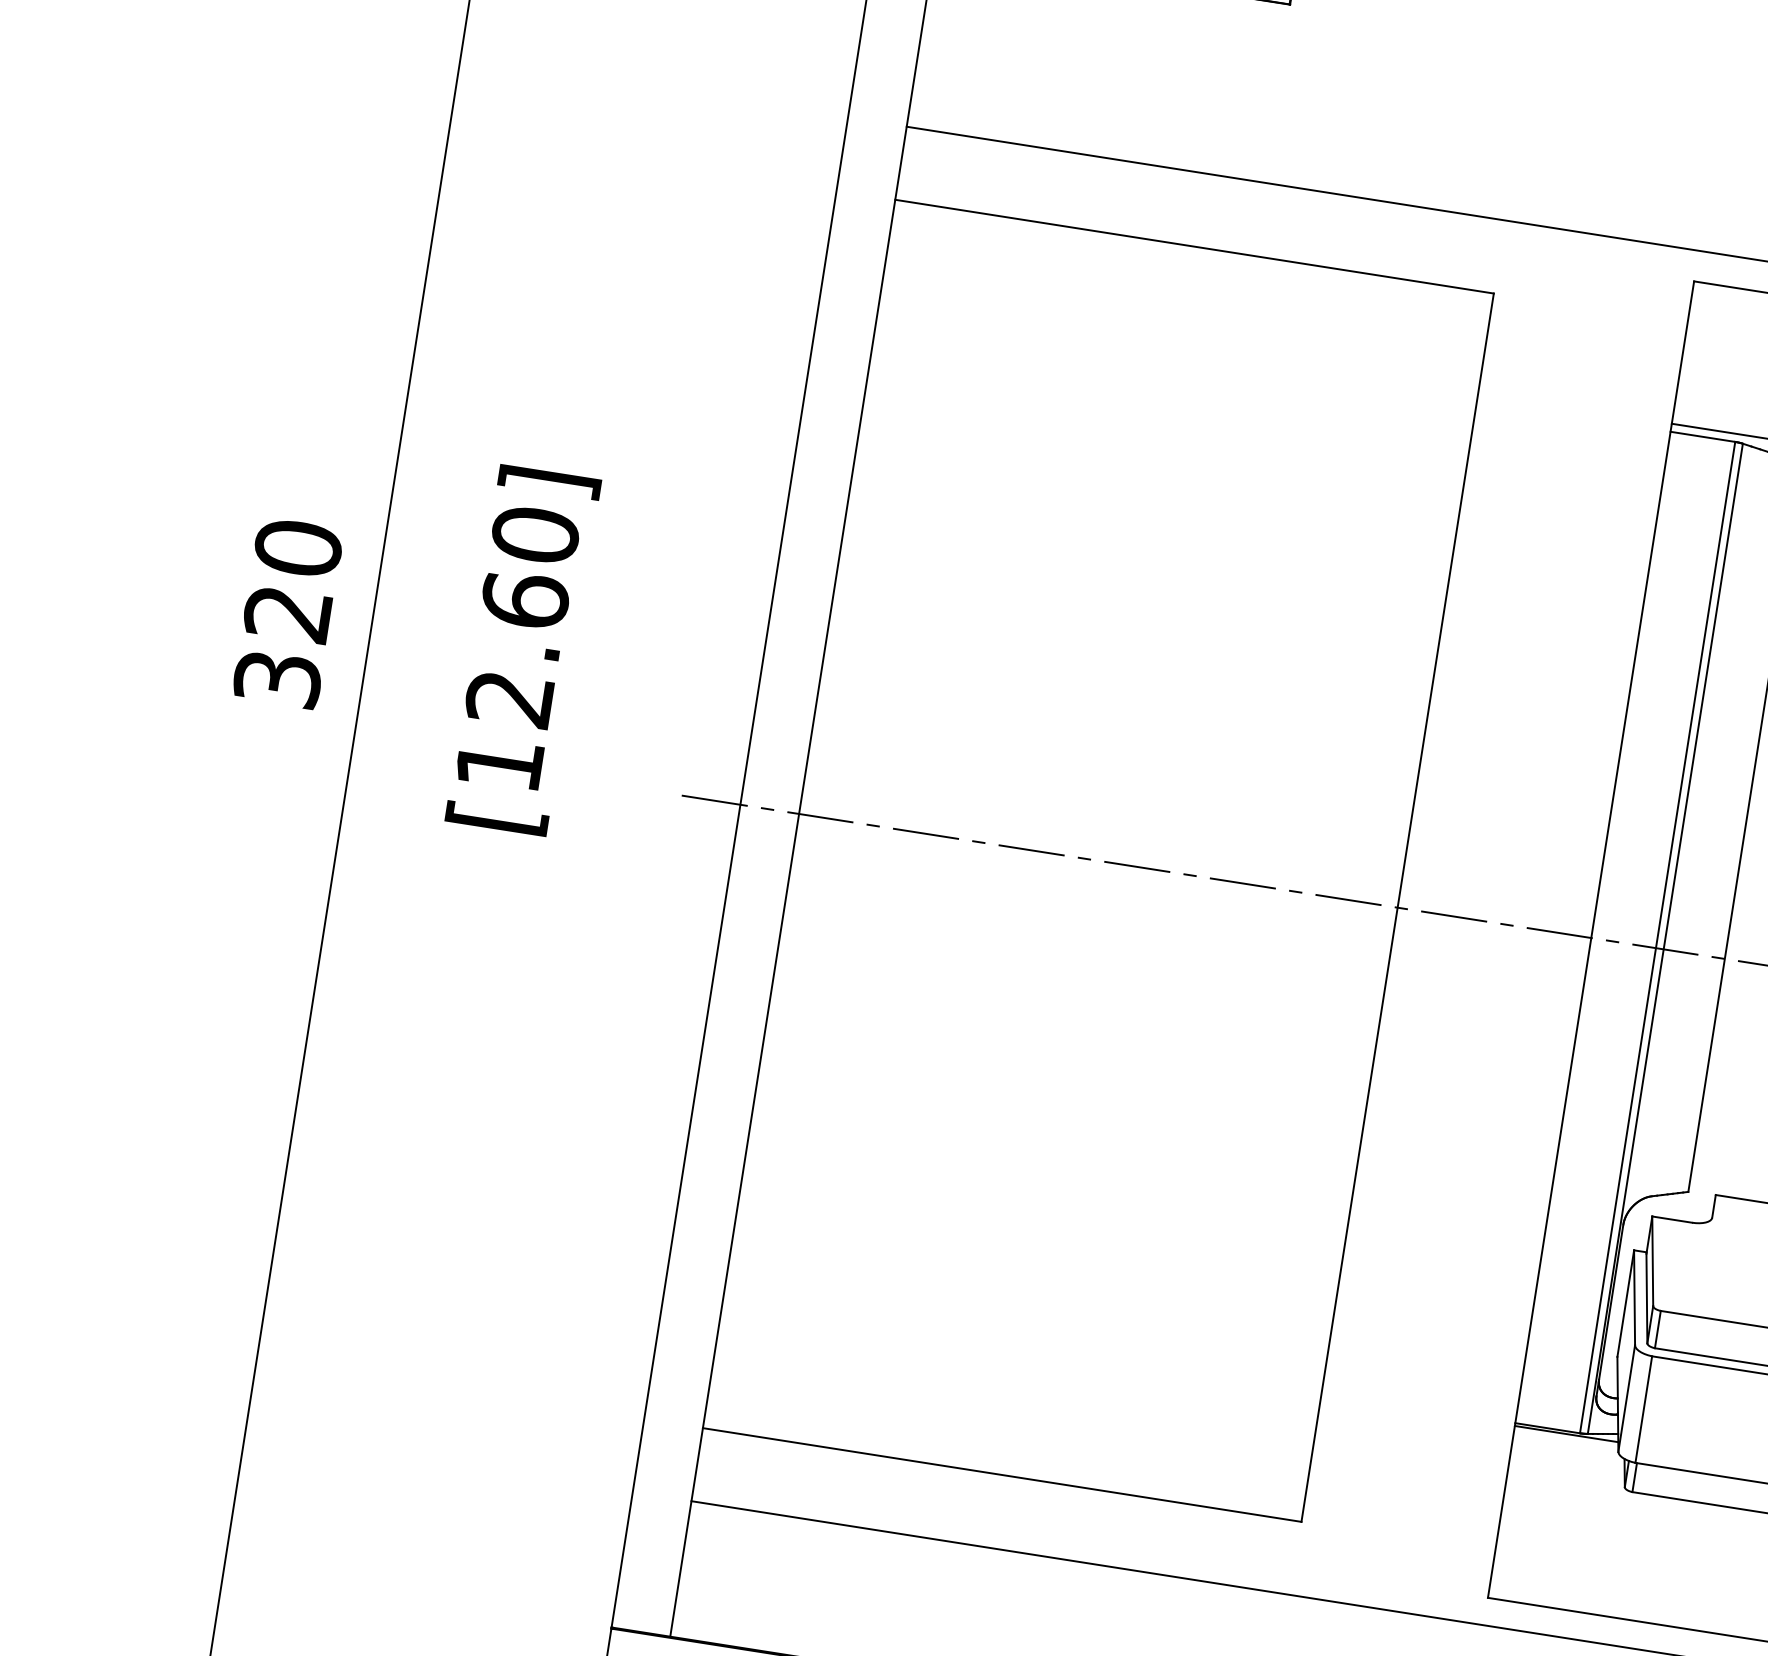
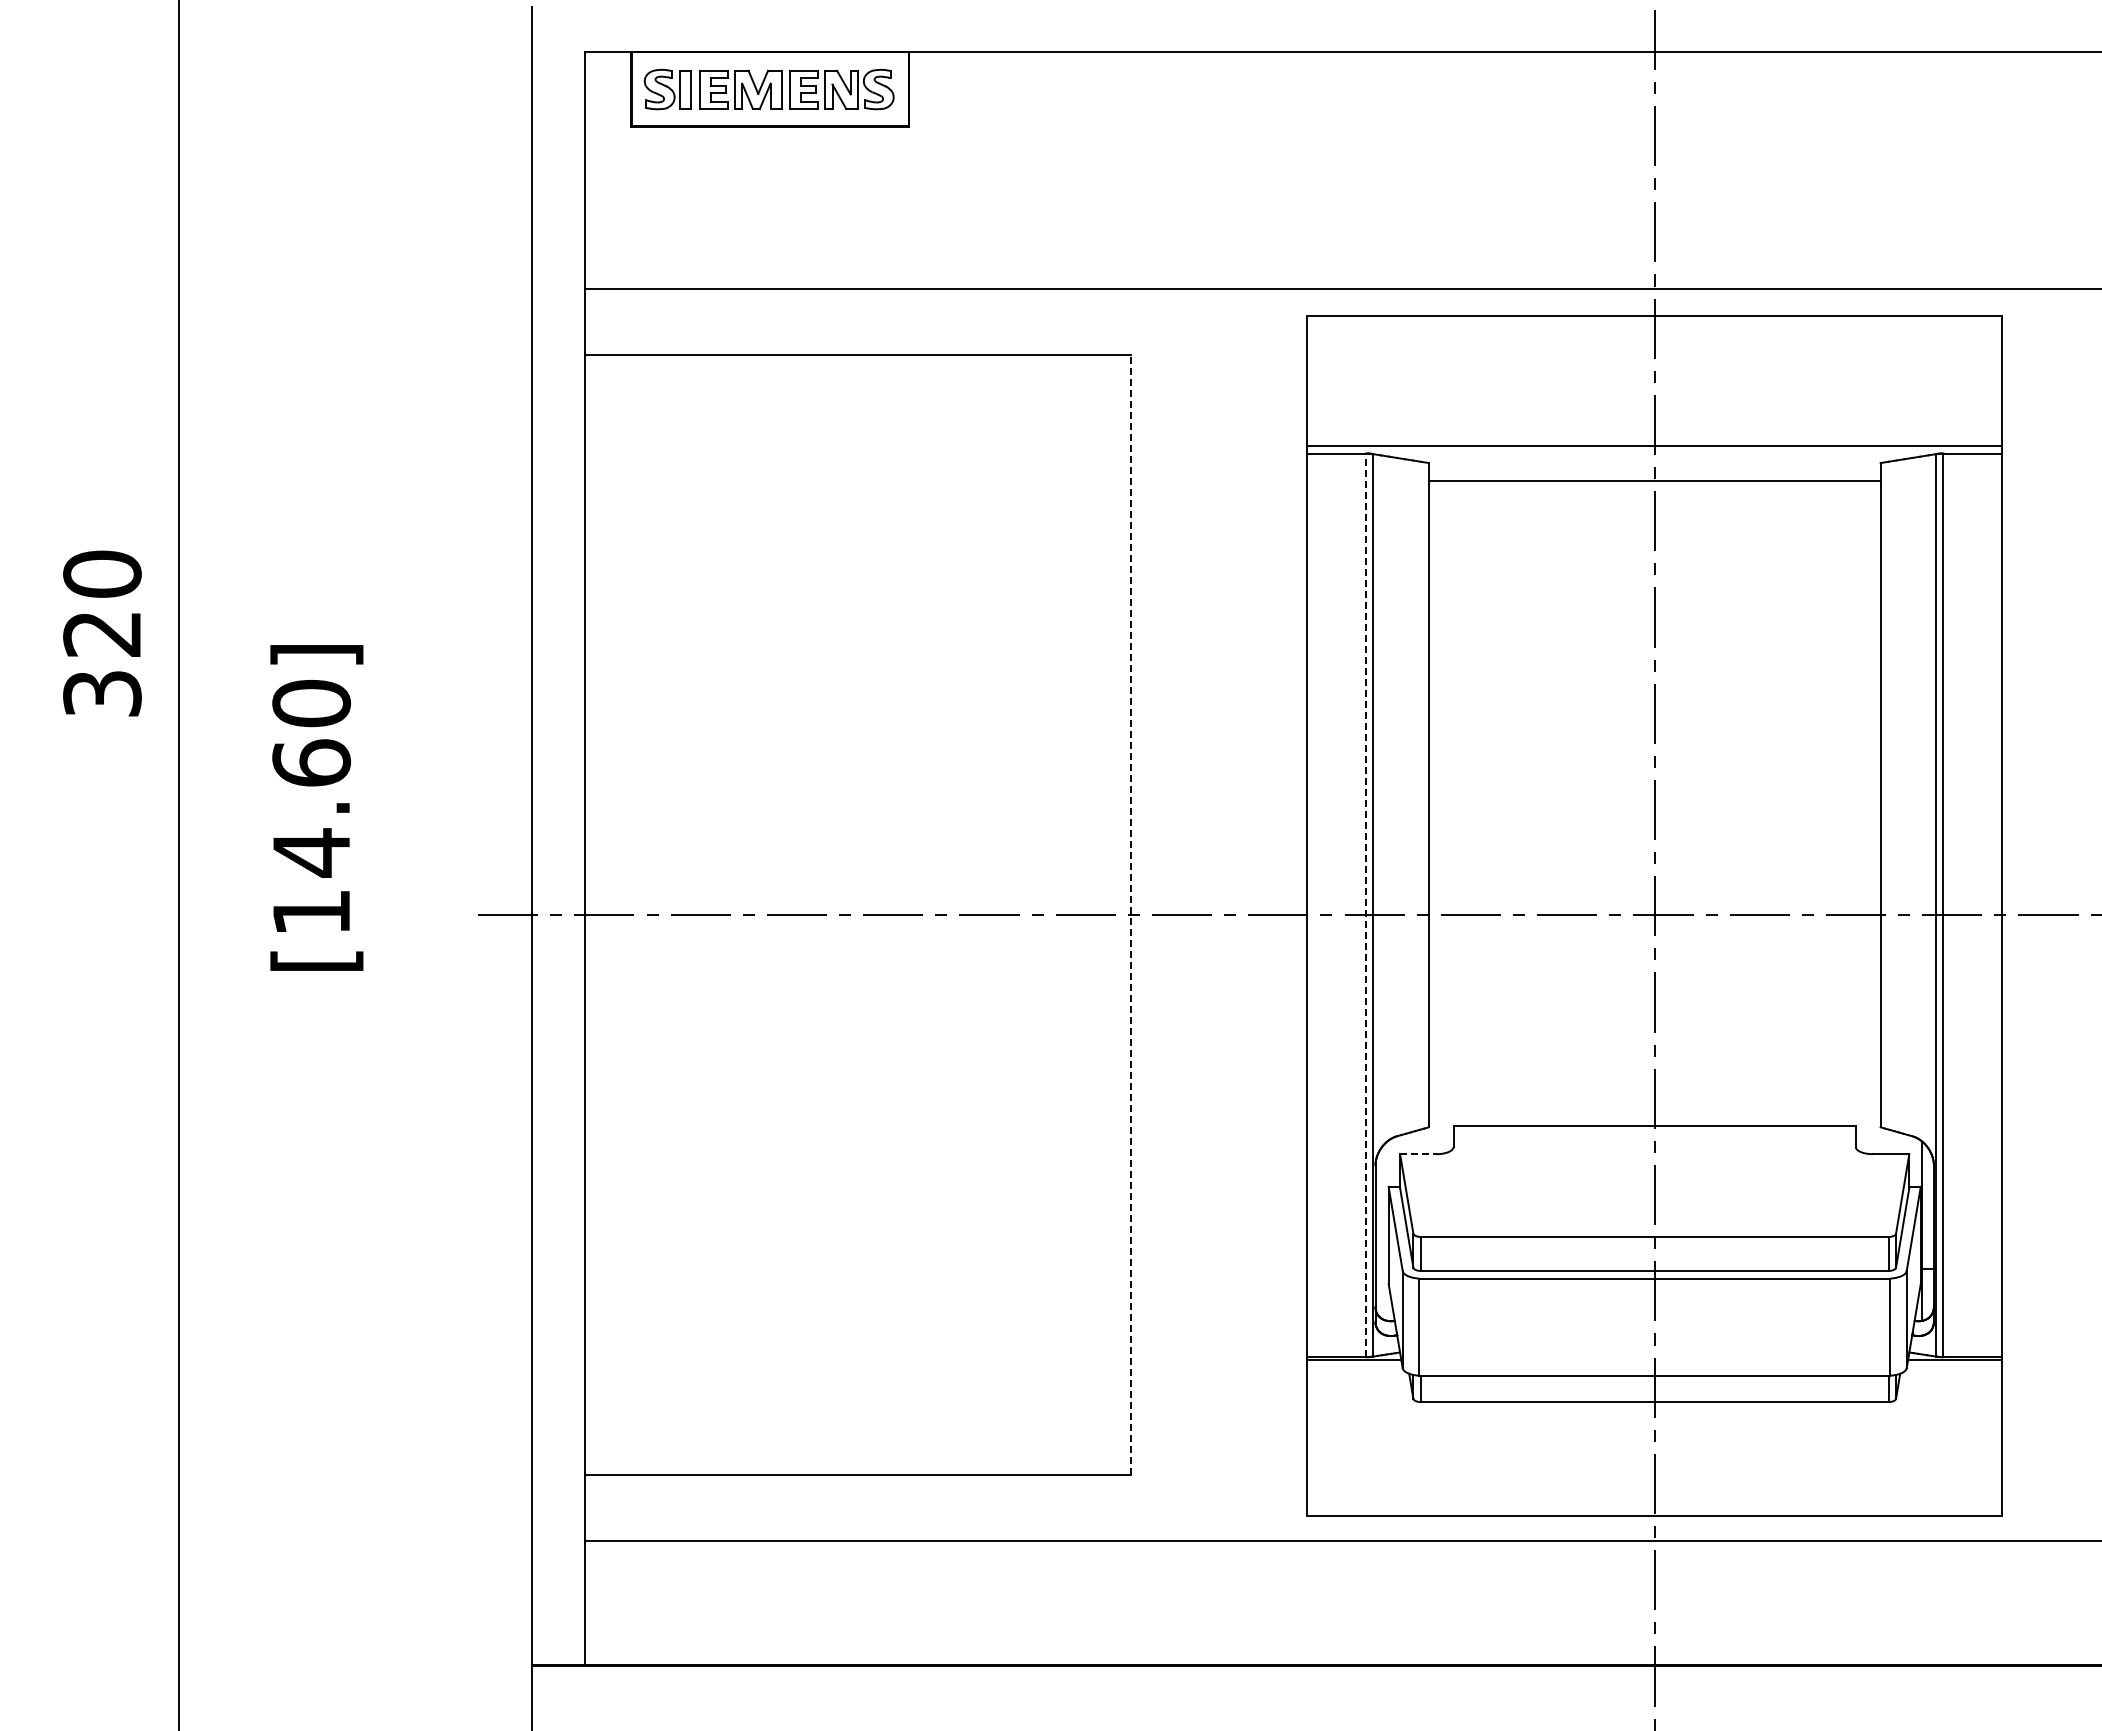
text: (288, 613) -> (102, 633), moved
text: (508, 698) -> (310, 852), [12.60] -> [14.60]
line: (1397, 907) -> (1130, 914), solid -> dashed
line: (1658, 937) -> (1366, 905), solid -> dashed
line: (1672, 1219) -> (1418, 1154), solid -> dashed

